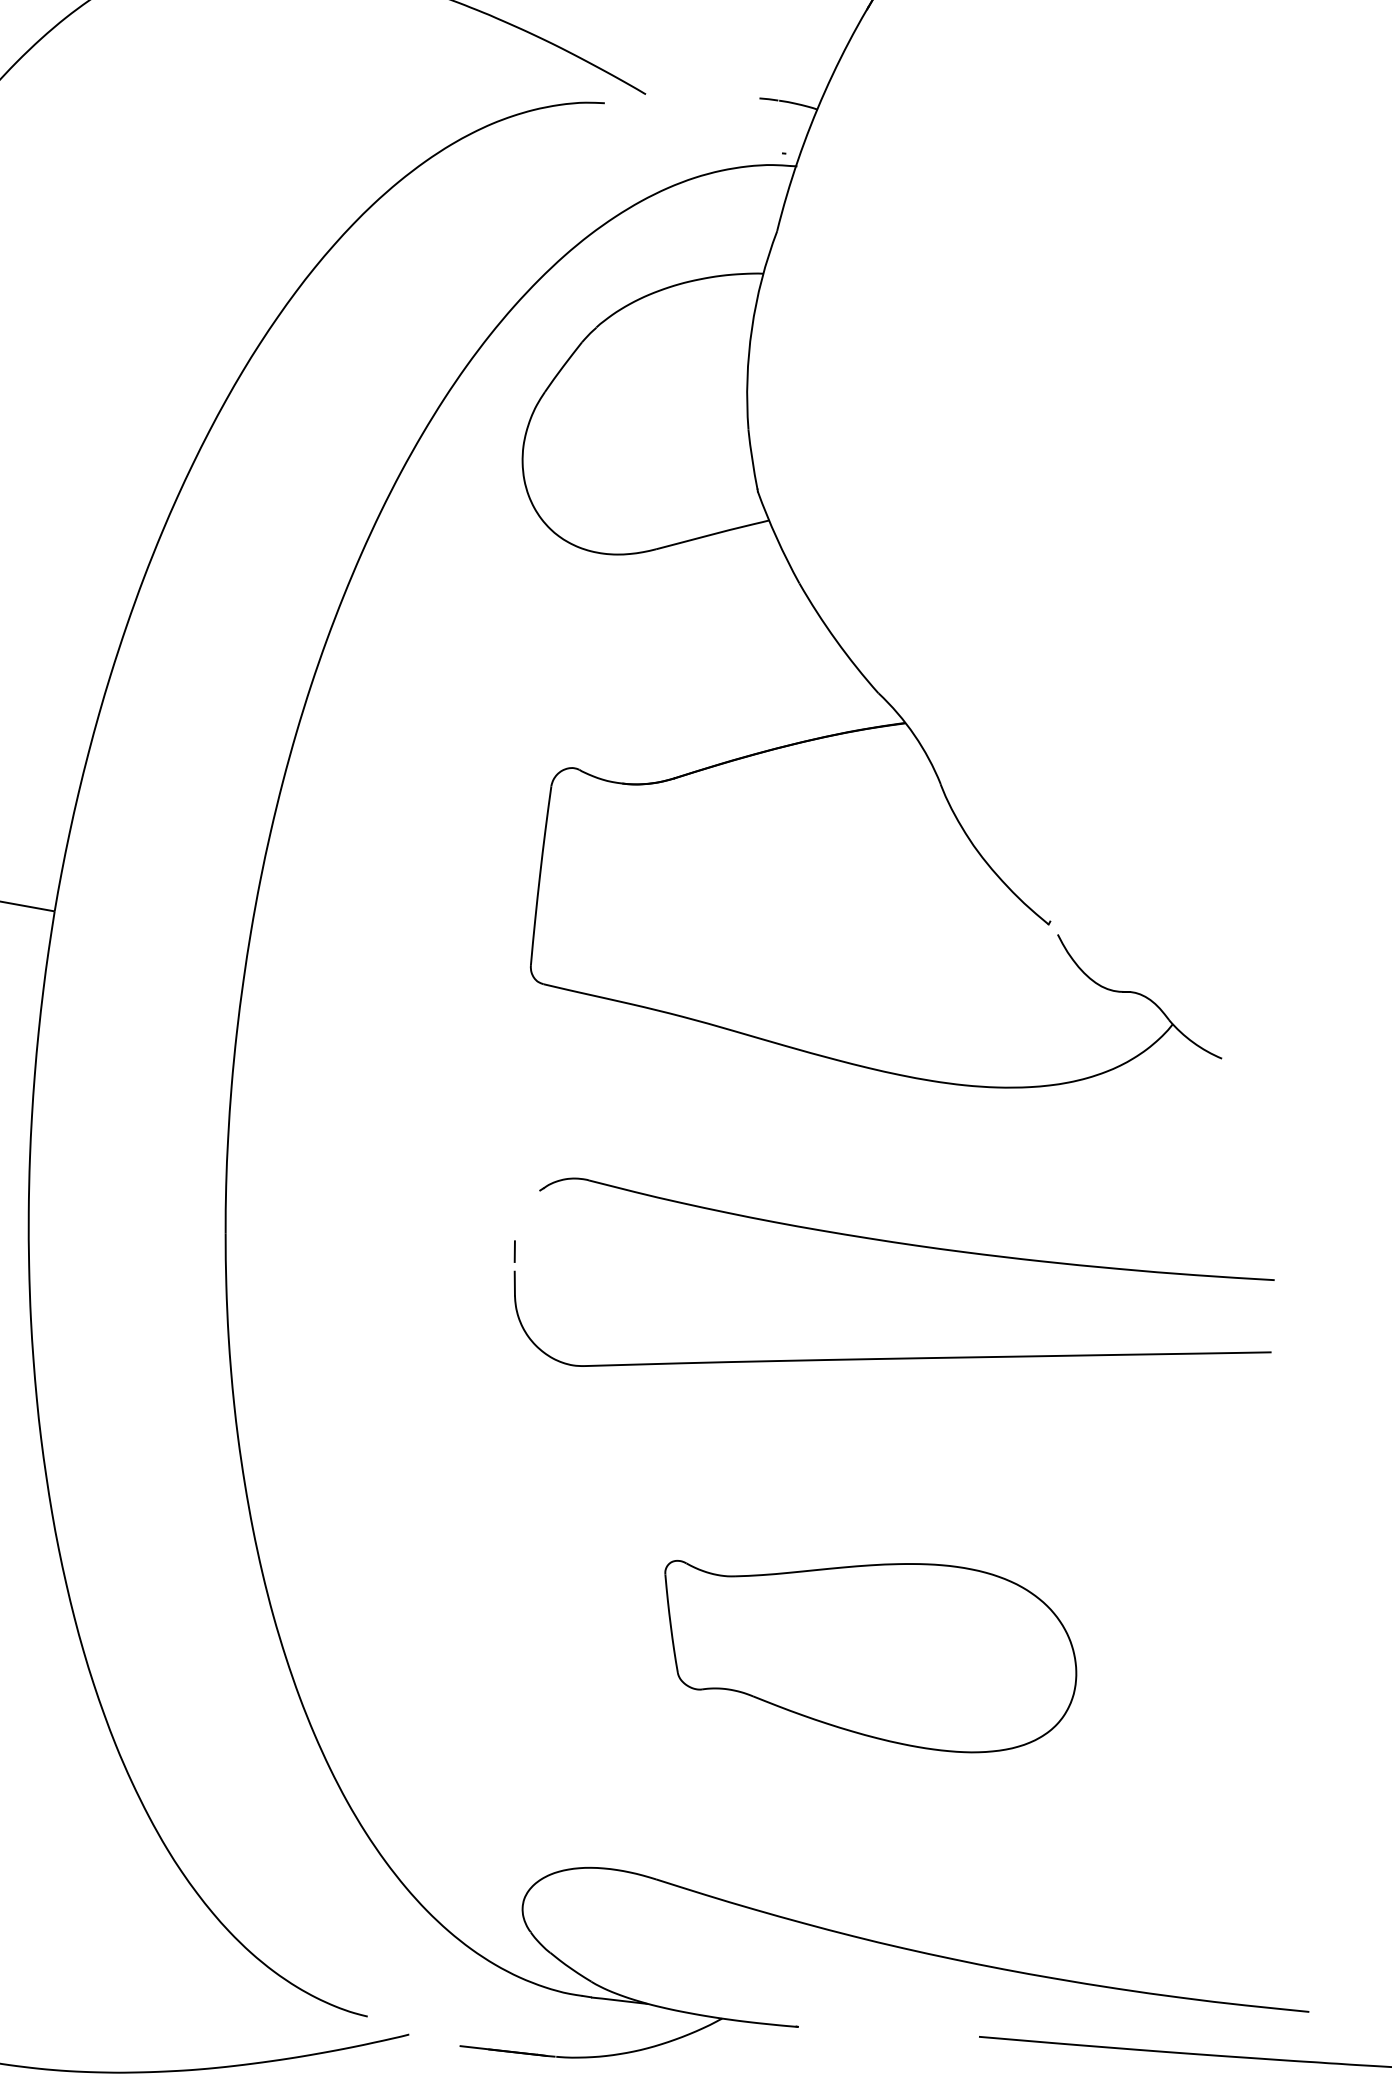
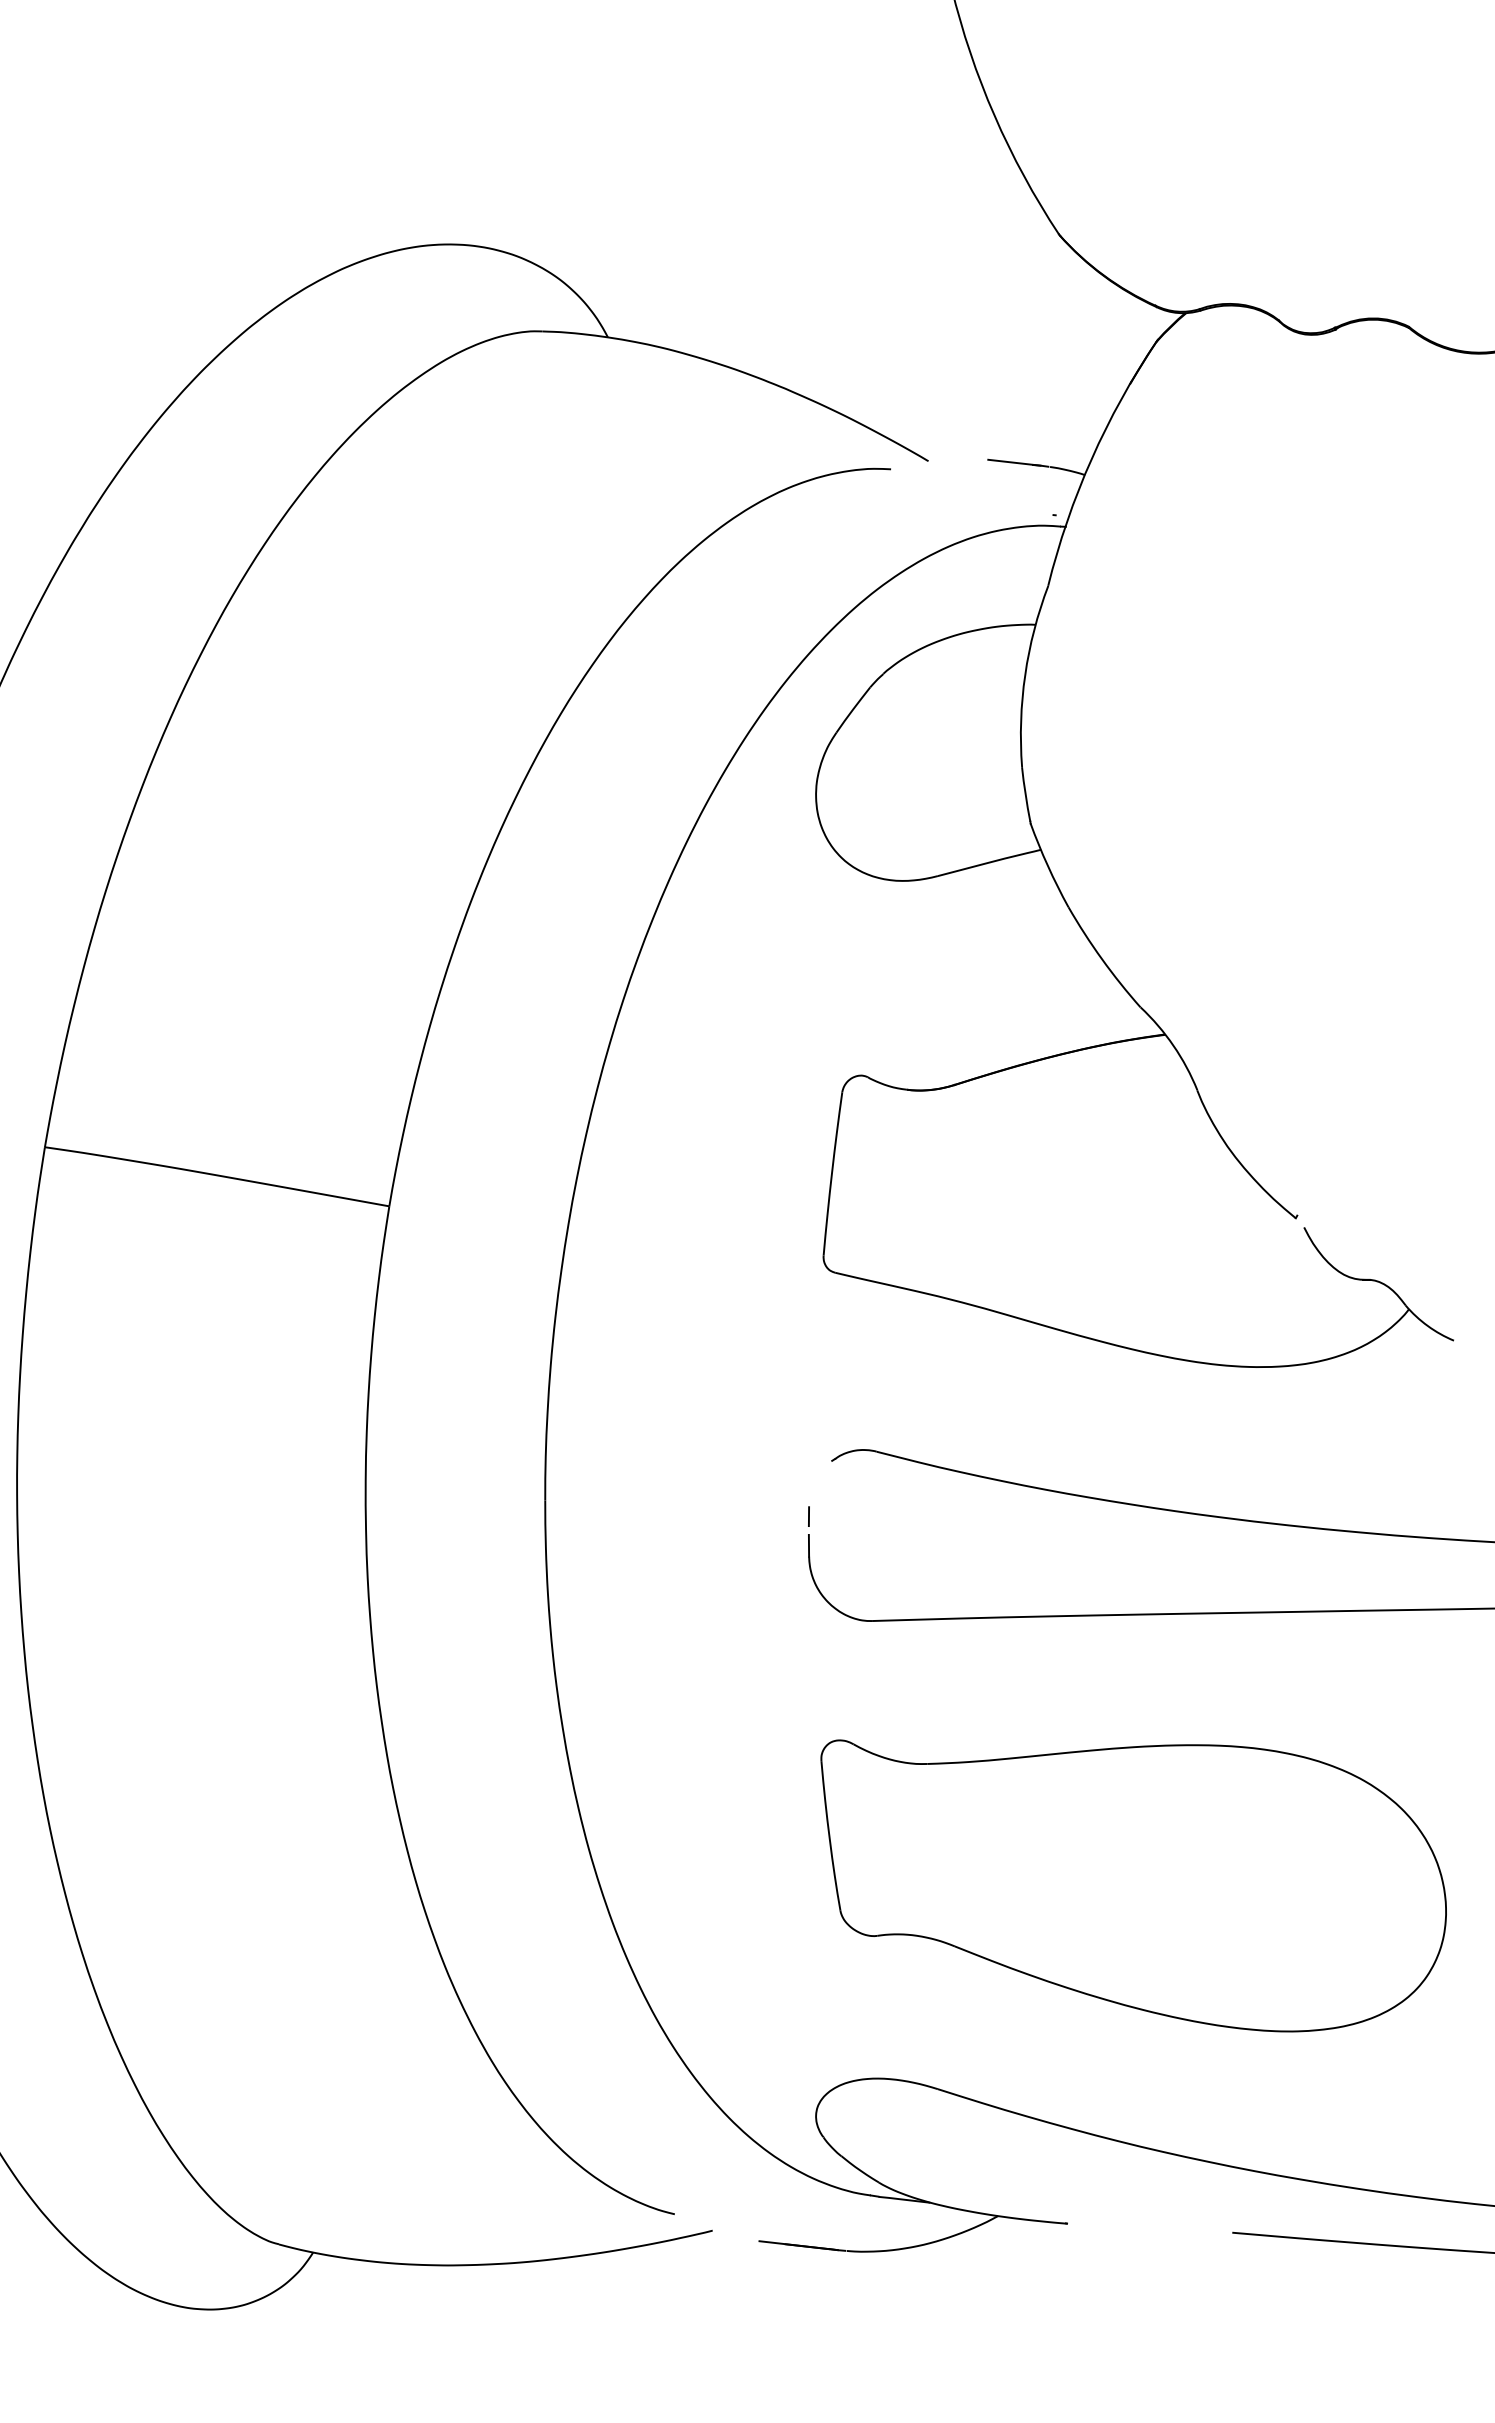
line: (740, 95) -> (1014, 462), added
part: (870, 1656) -> (1133, 1885), size x1.67

